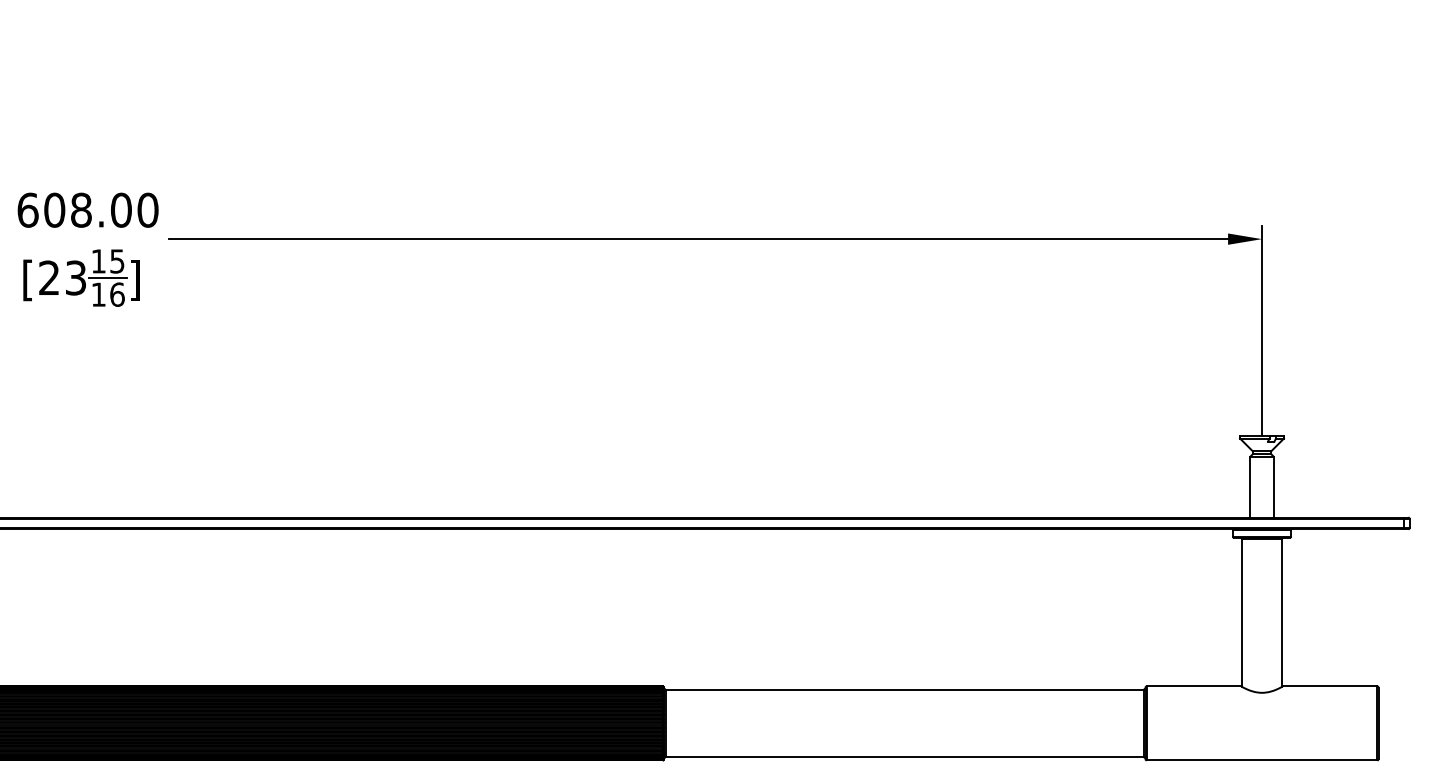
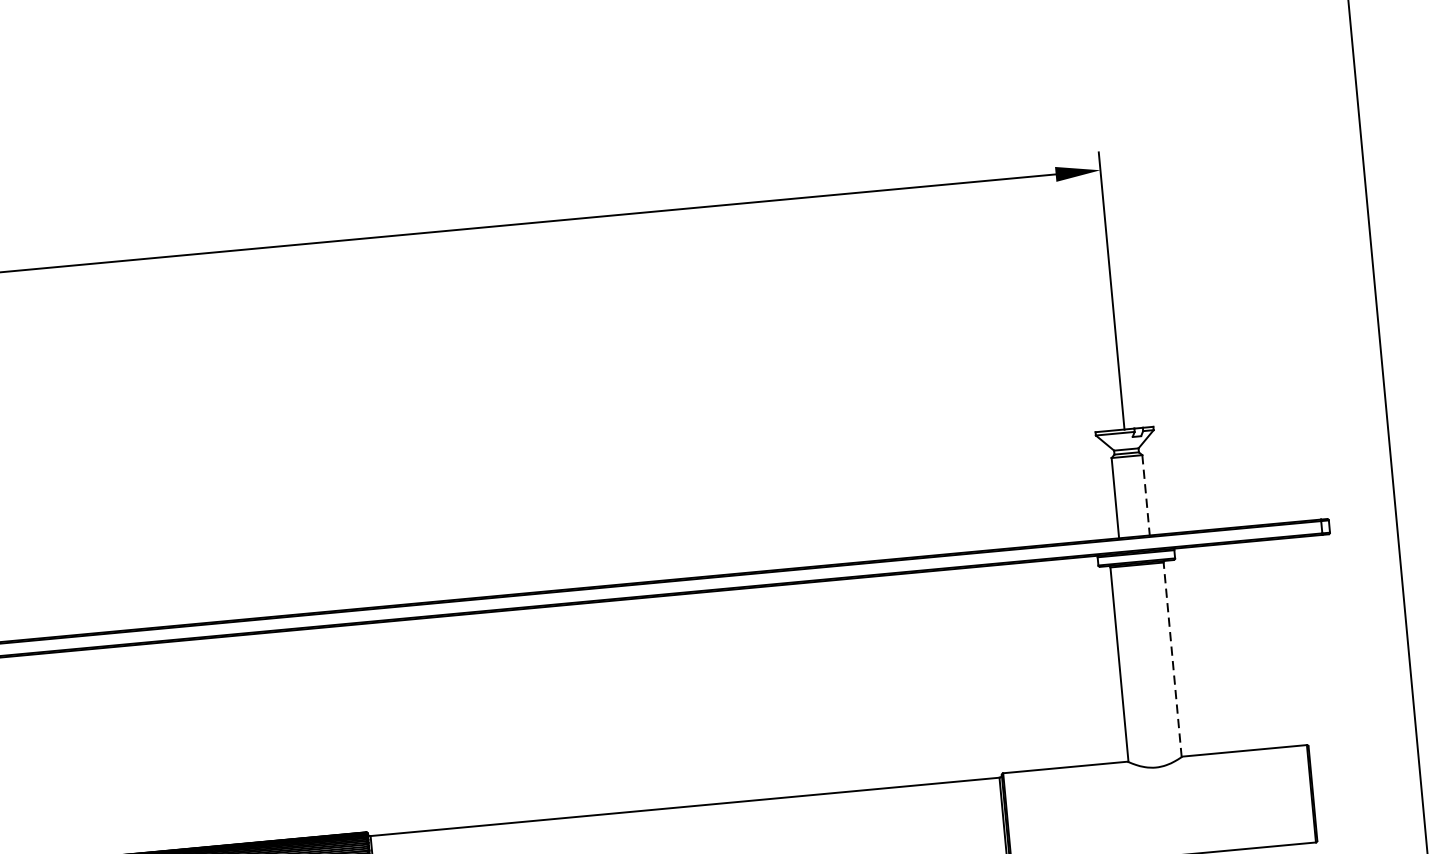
line: (1273, 487) -> (1145, 495), solid -> dashed
line: (1282, 612) -> (1172, 659), solid -> dashed

